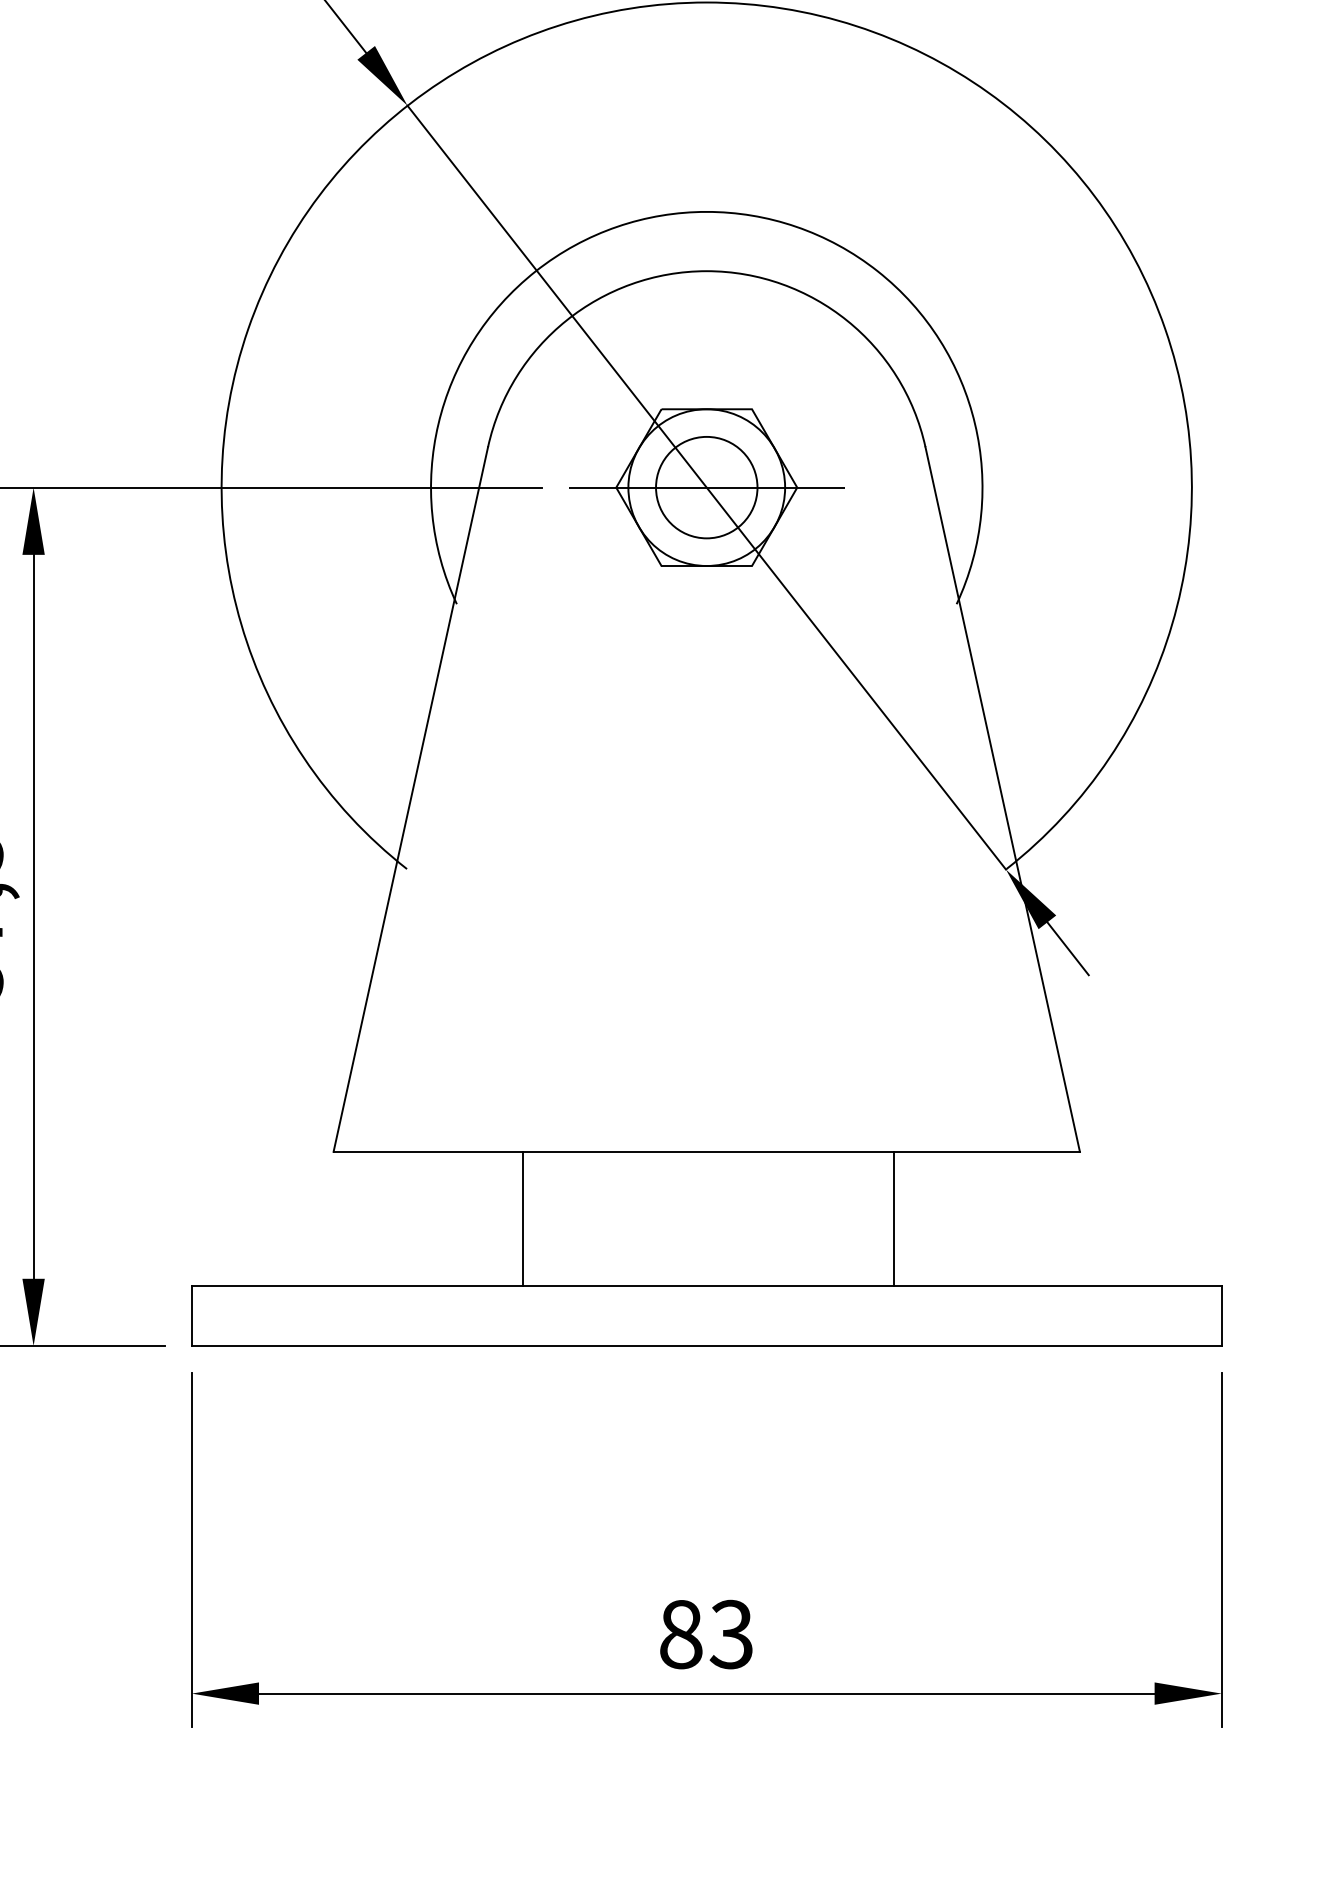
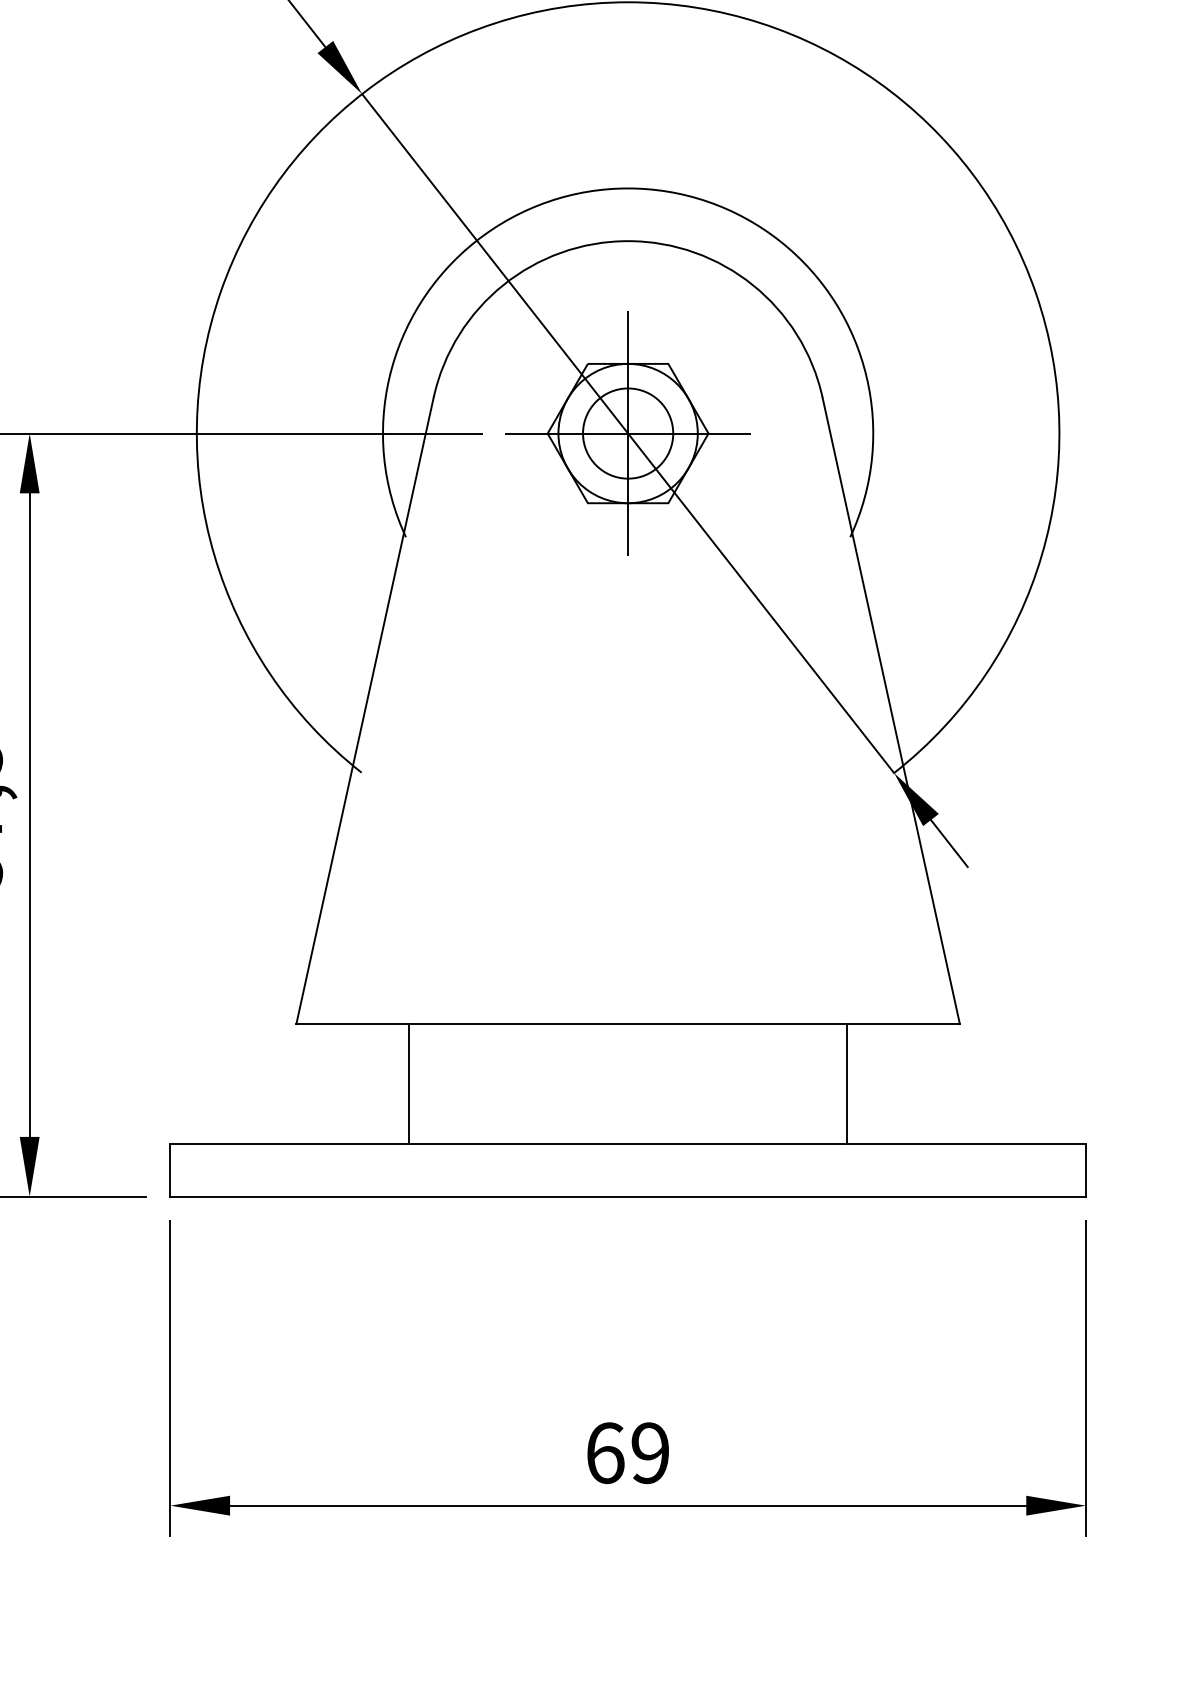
line: (706, 487) -> (627, 433), added
line: (523, 1218) -> (409, 1083), moved
line: (894, 1218) -> (847, 1083), moved
text: (706, 1634) -> (627, 1453), 83 -> 69

